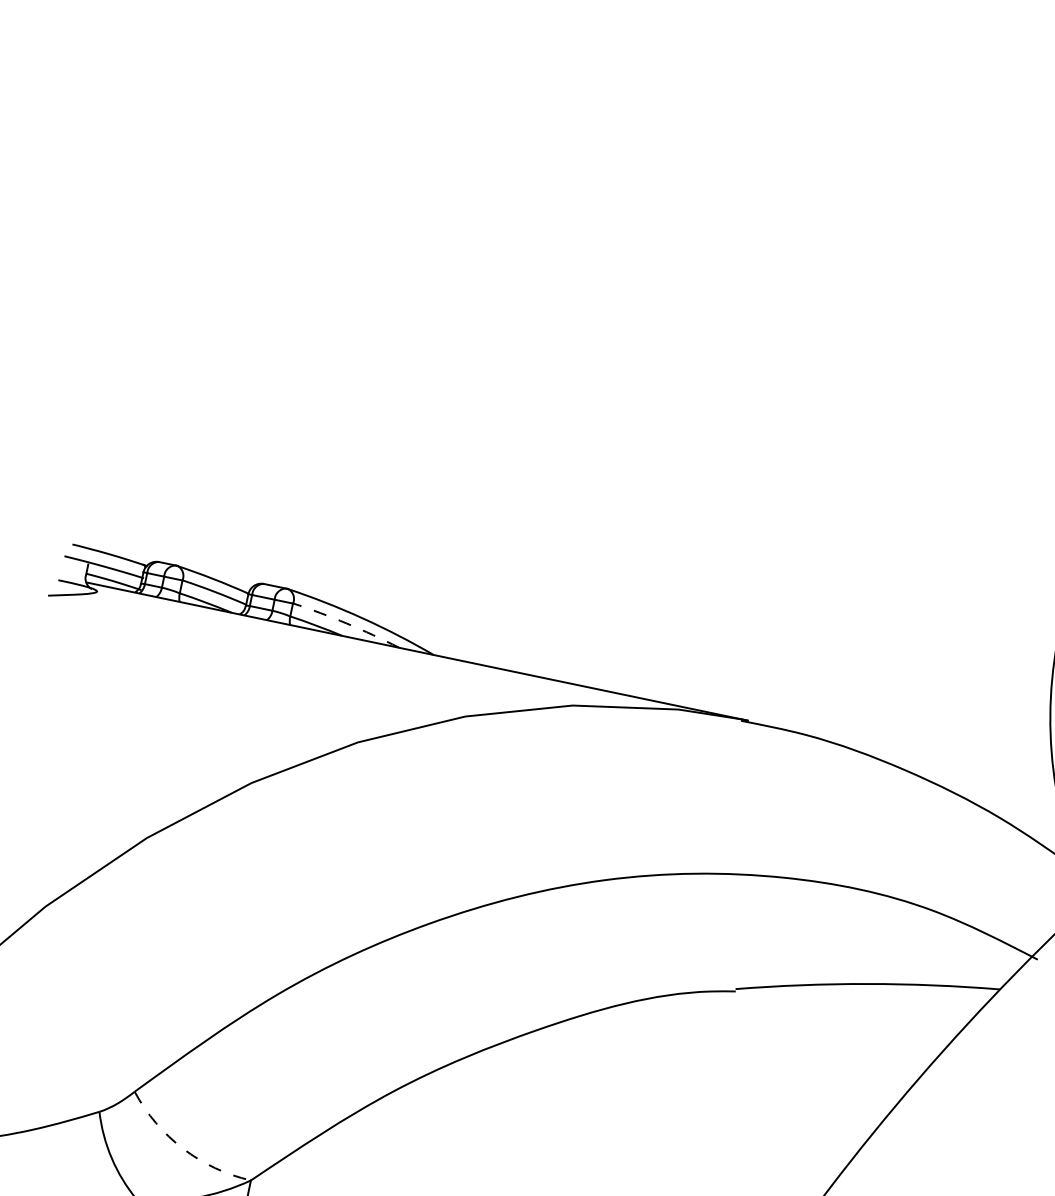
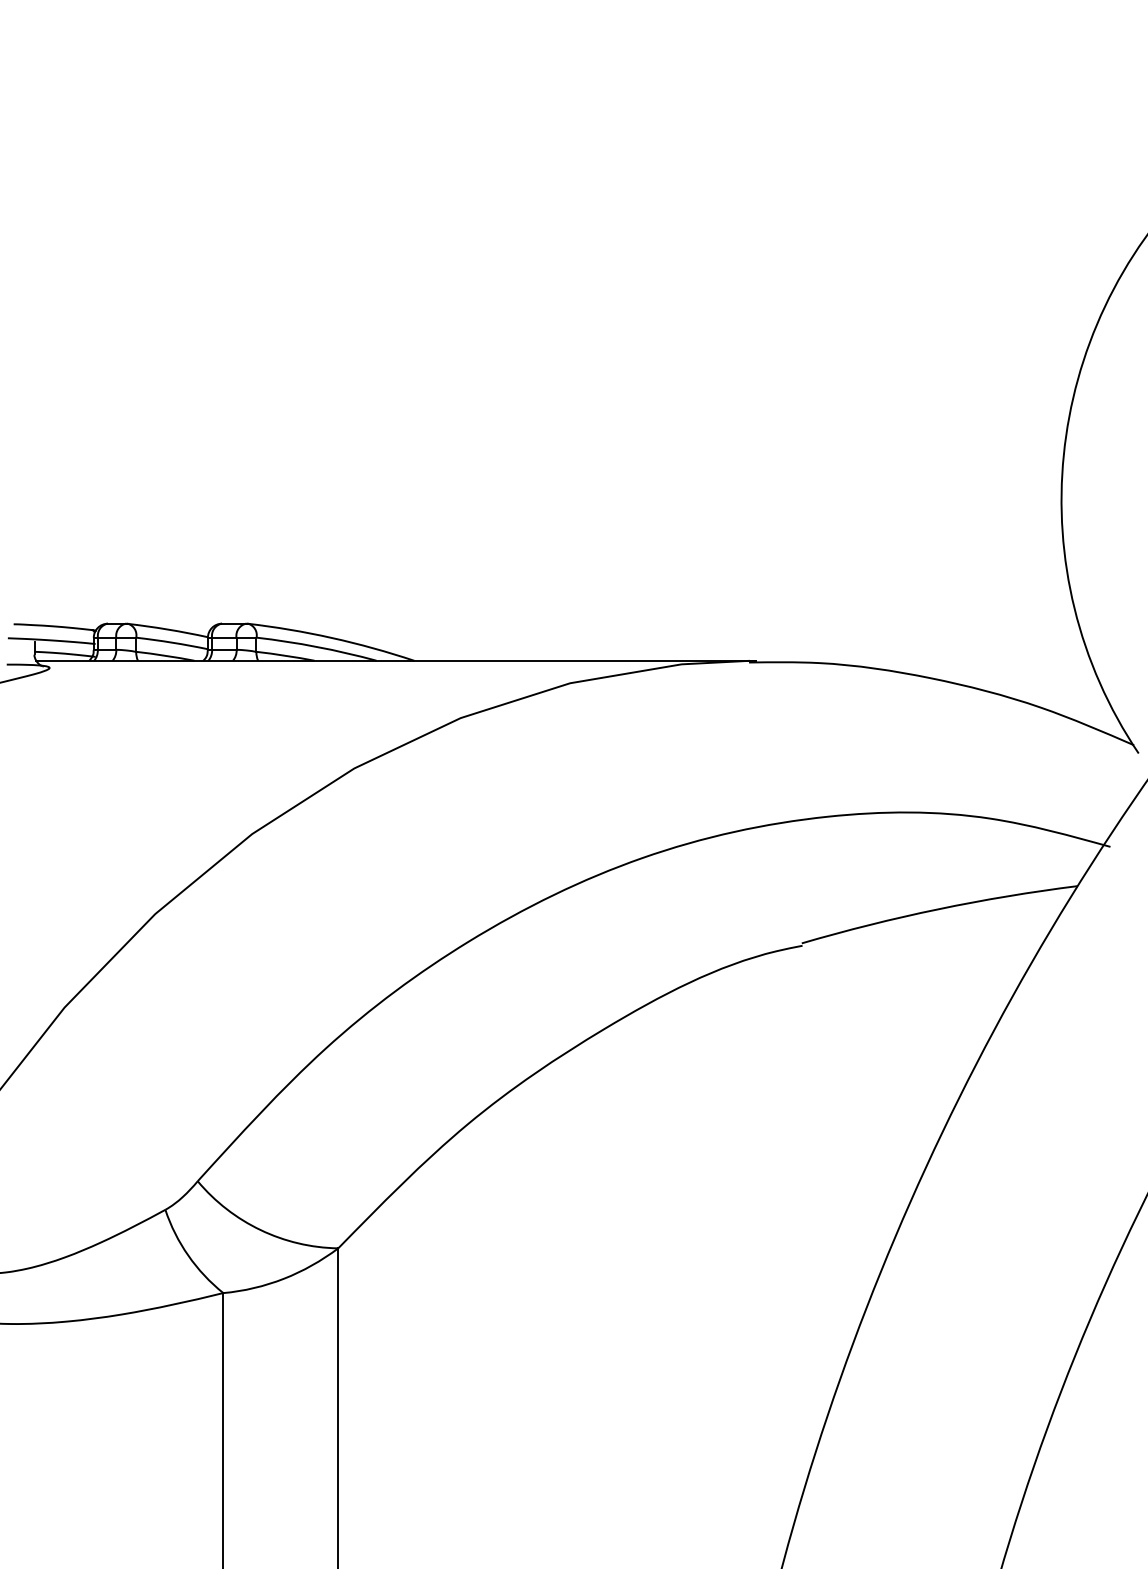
arc: (346, 623) -> (316, 646), dashed -> solid
arc: (182, 1149) -> (260, 1230), dashed -> solid

